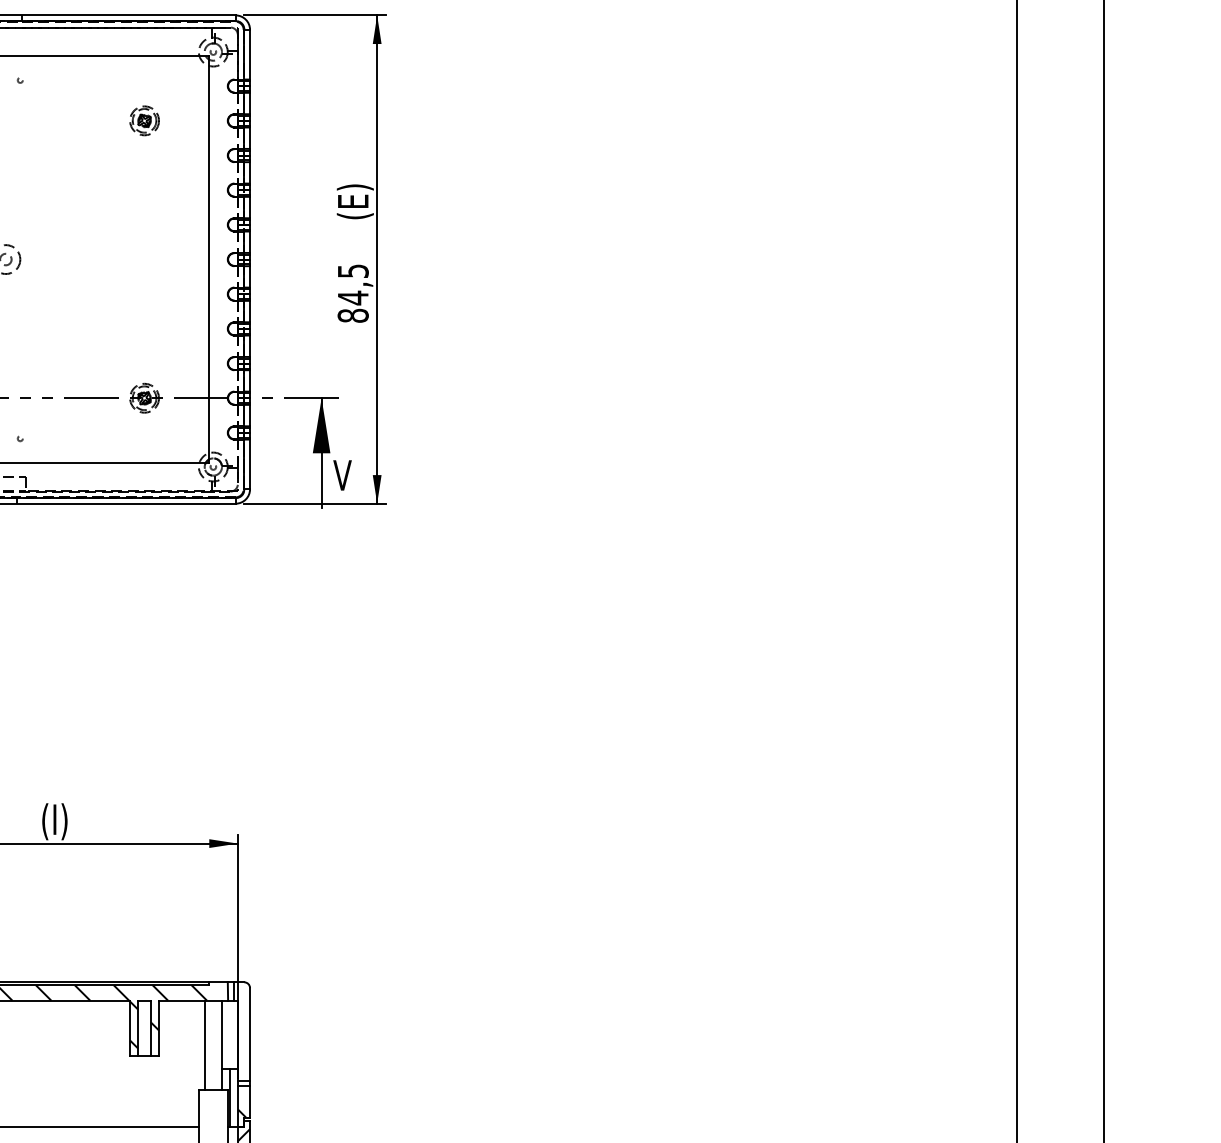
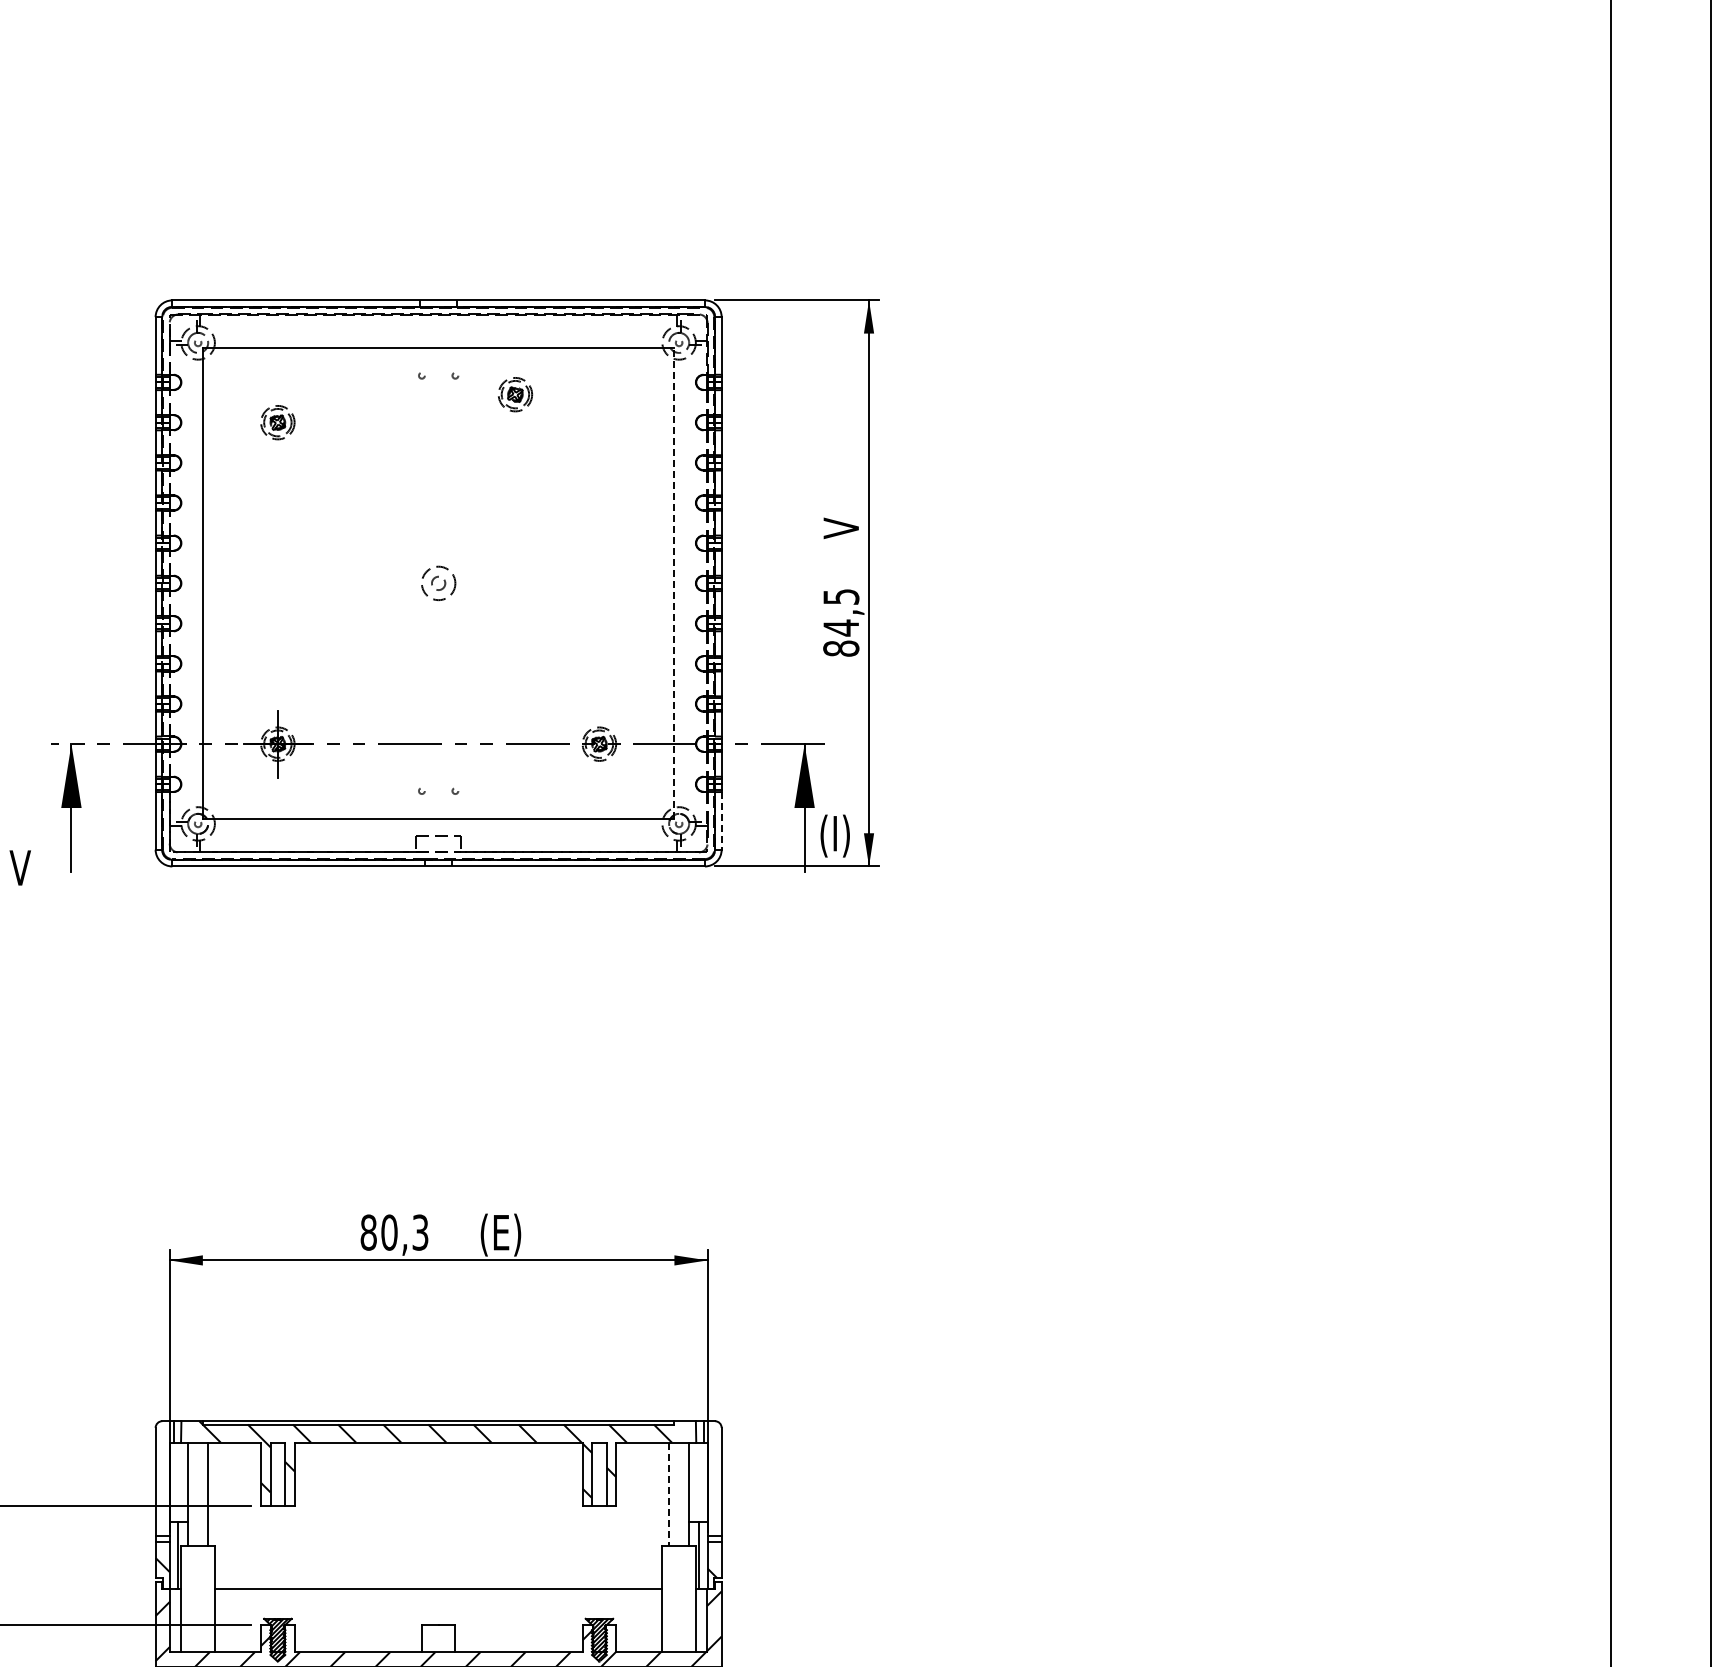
part: (144, 120) -> (515, 394), moved
text: (355, 202) -> (843, 517), (E) -> V
line: (209, 258) -> (674, 582), solid -> dashed
line: (249, 464) -> (721, 820), solid -> dashed
text: (346, 477) -> (833, 835), V -> (I)
text: (67, 821) -> (509, 1234), (I) -> (E)
line: (205, 1045) -> (669, 1494), solid -> dashed

